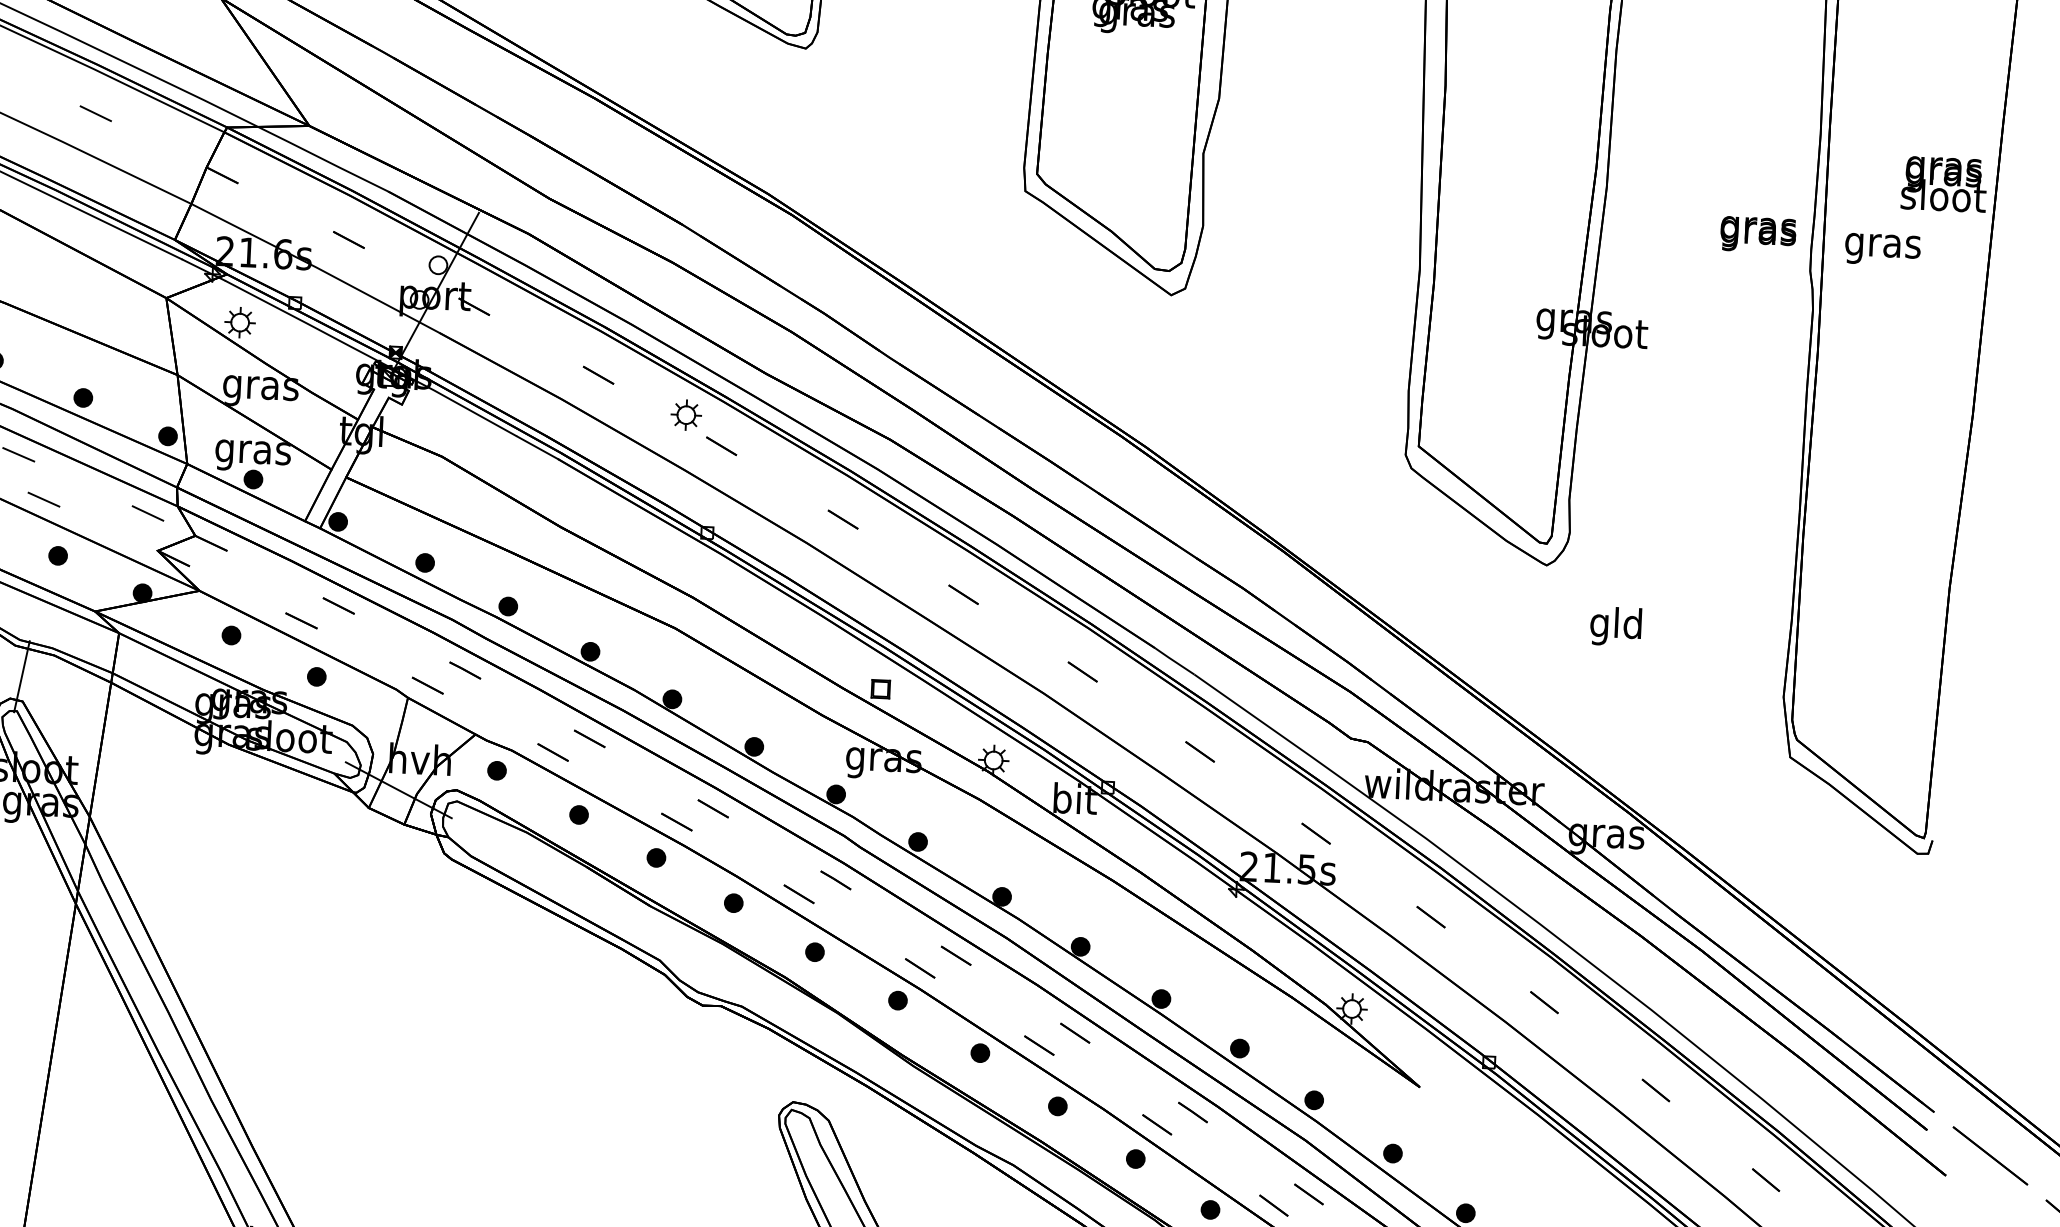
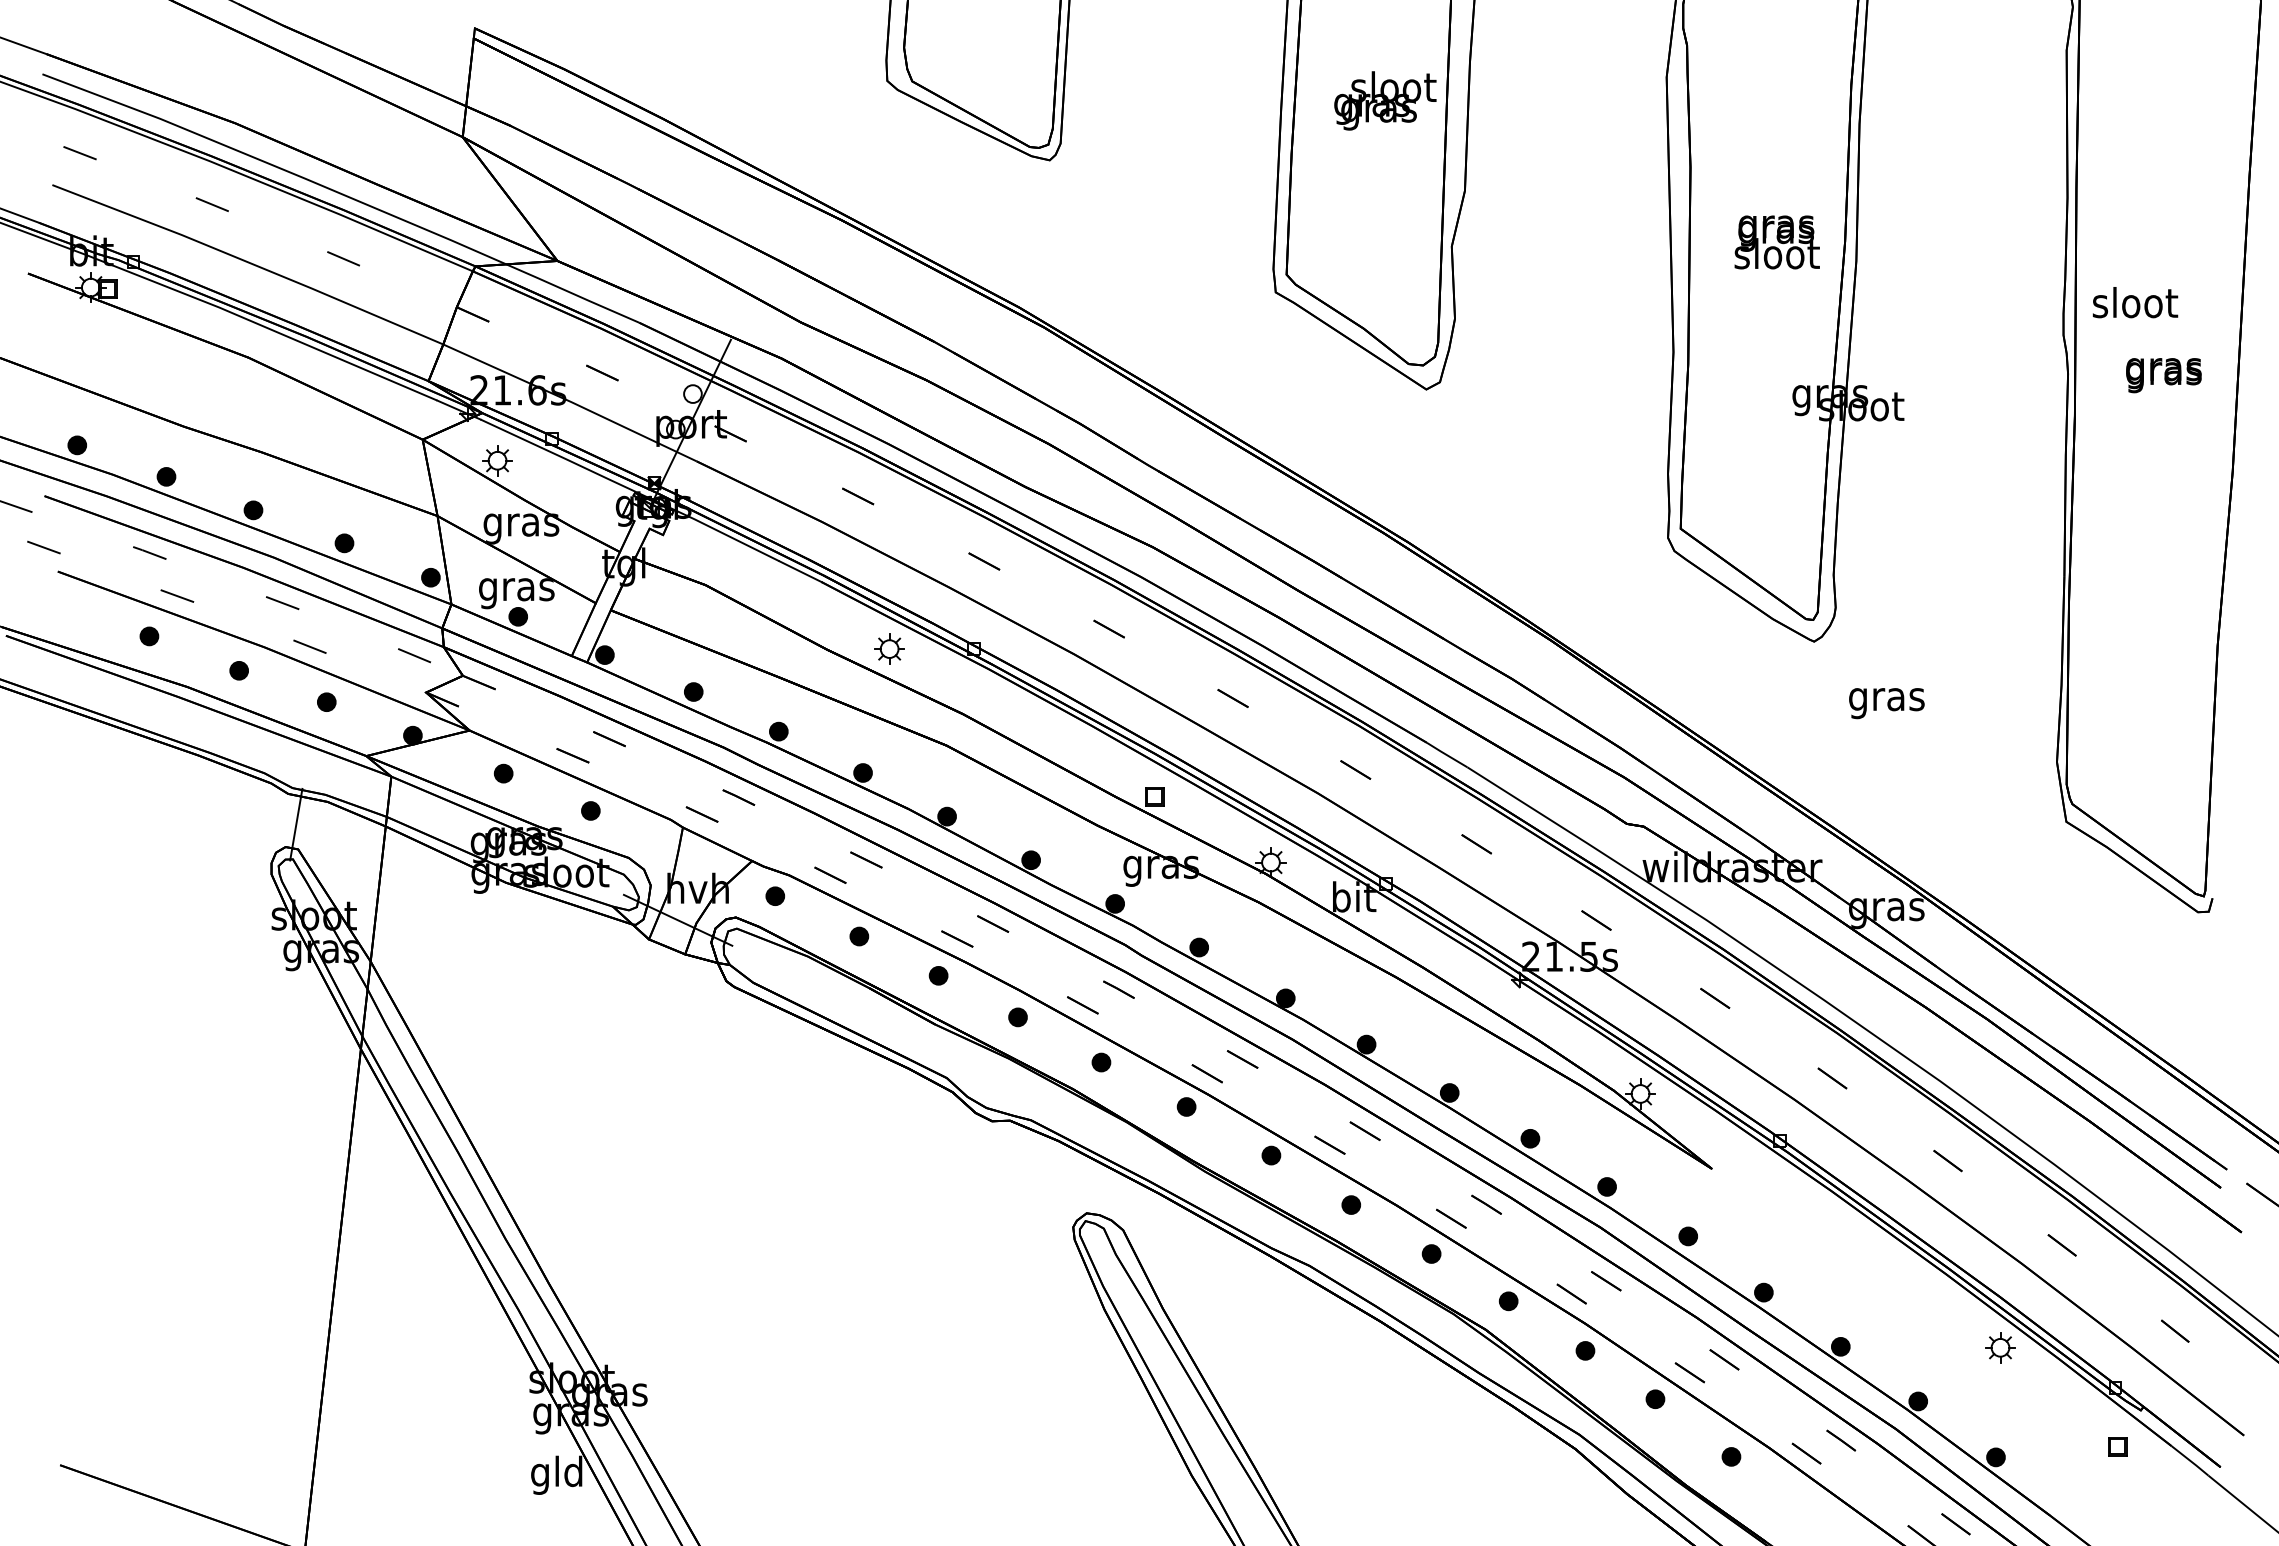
text: (1943, 184) -> (1776, 242), moved
text: (1757, 234) -> (2163, 375), moved
text: (1883, 245) -> (2135, 306), gras -> sloot
part: (686, 414) -> (889, 648), moved
text: (1616, 626) -> (1886, 699), gld -> gras

